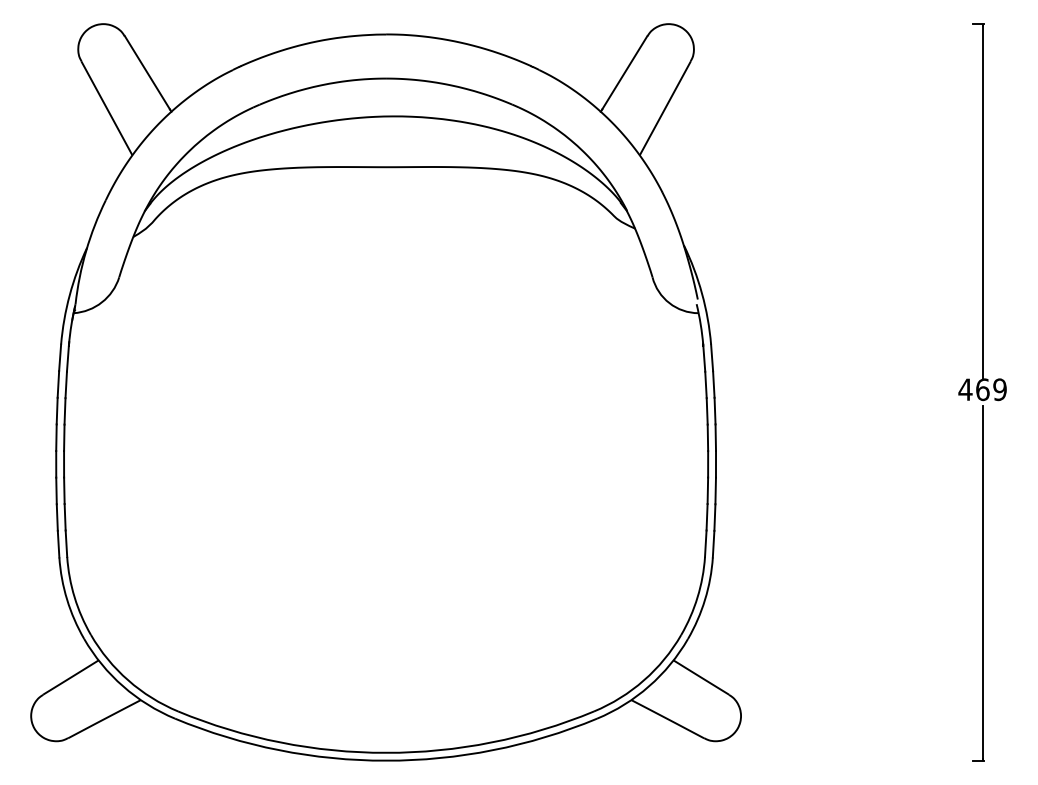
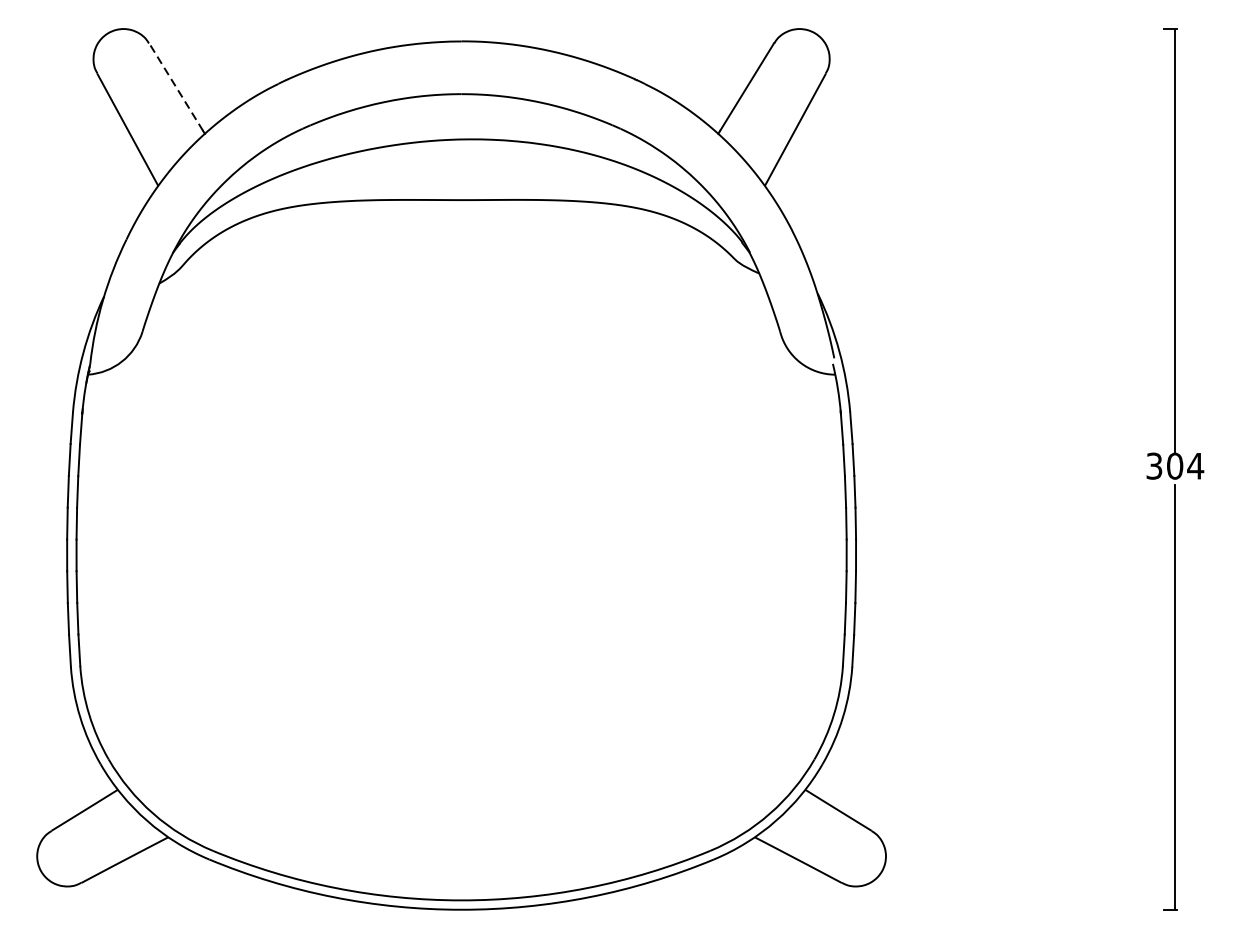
line: (147, 72) -> (176, 86), solid -> dashed
text: (982, 389) -> (1174, 465), 469 -> 304

